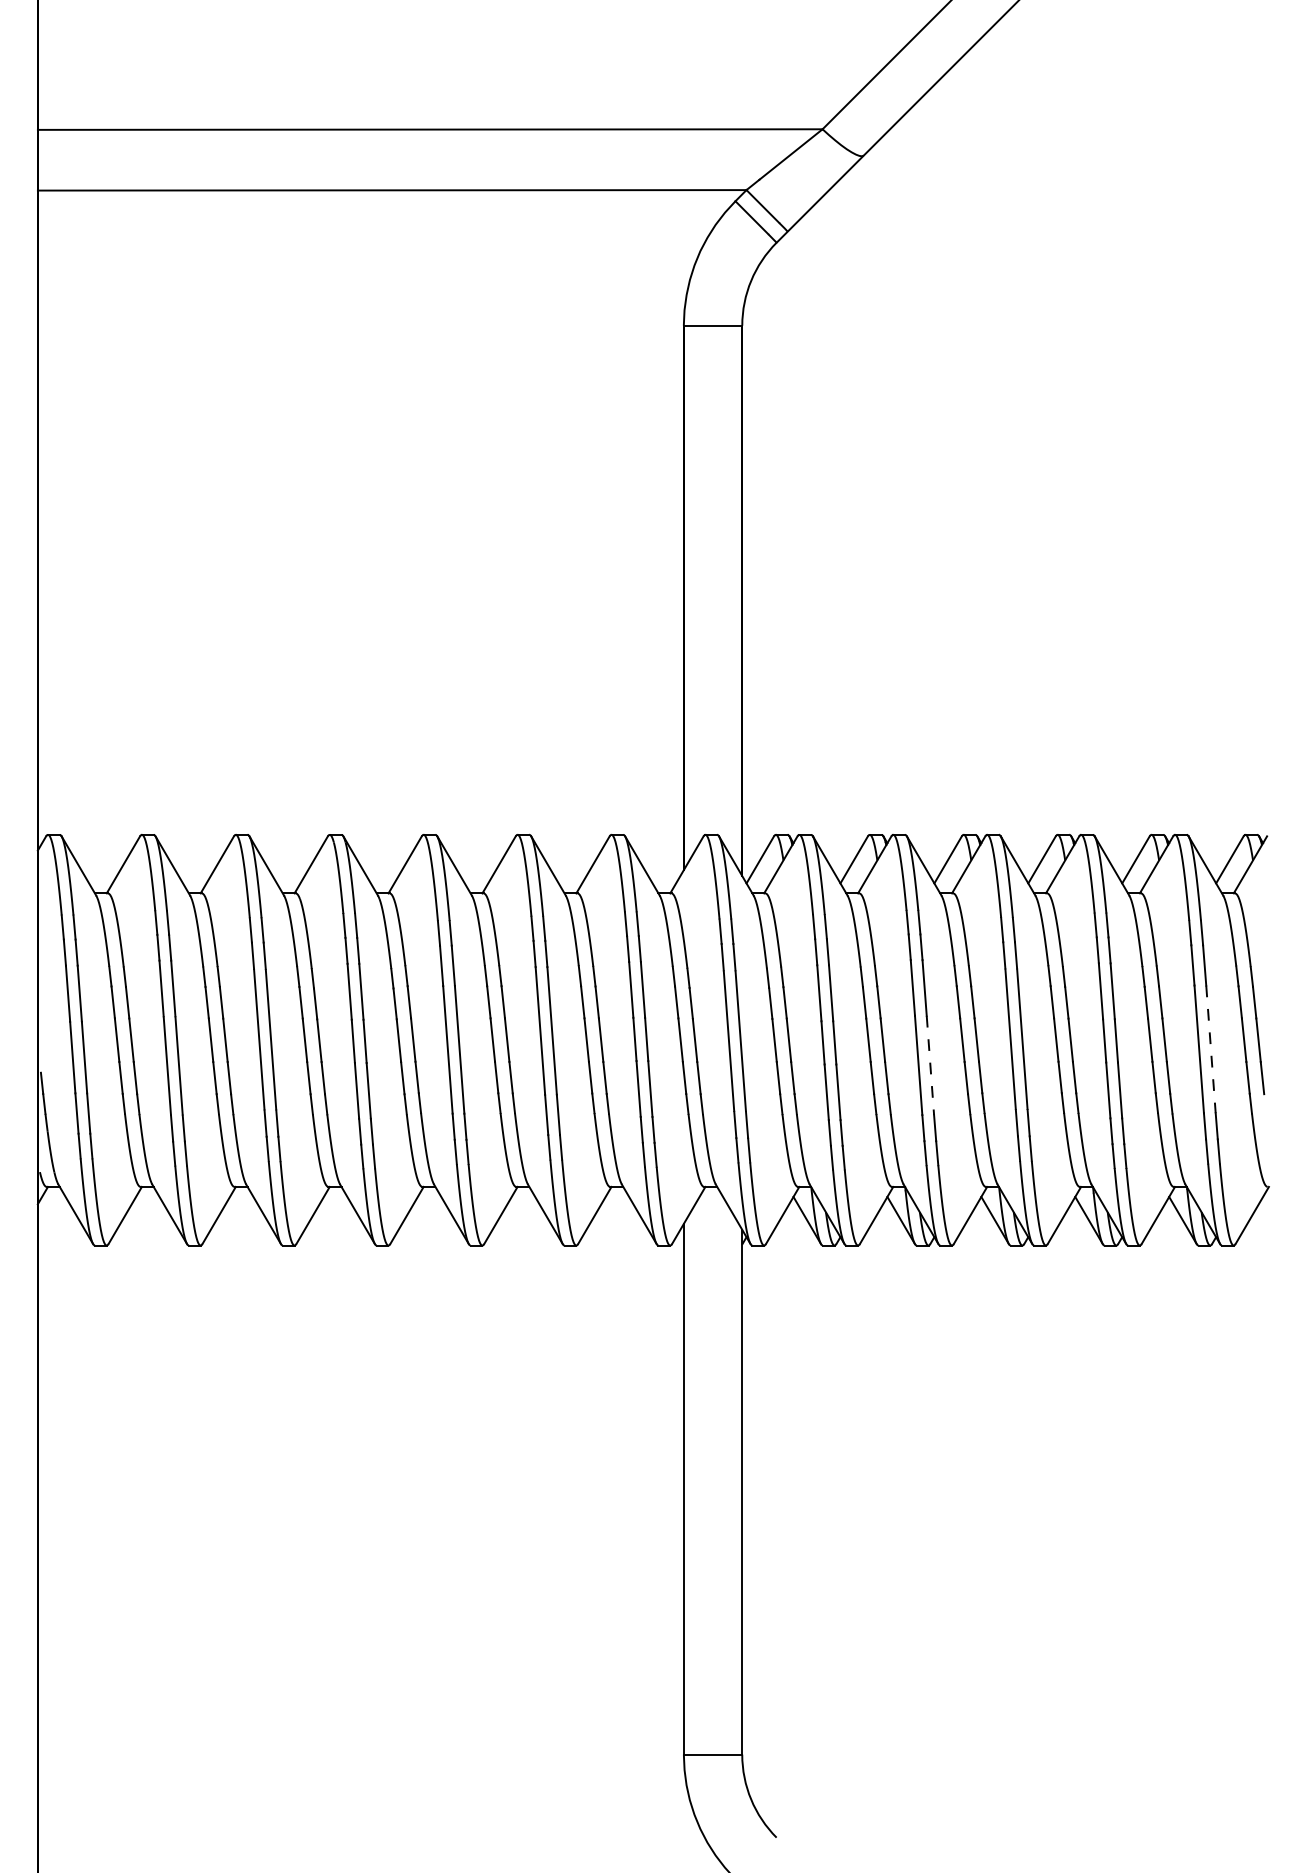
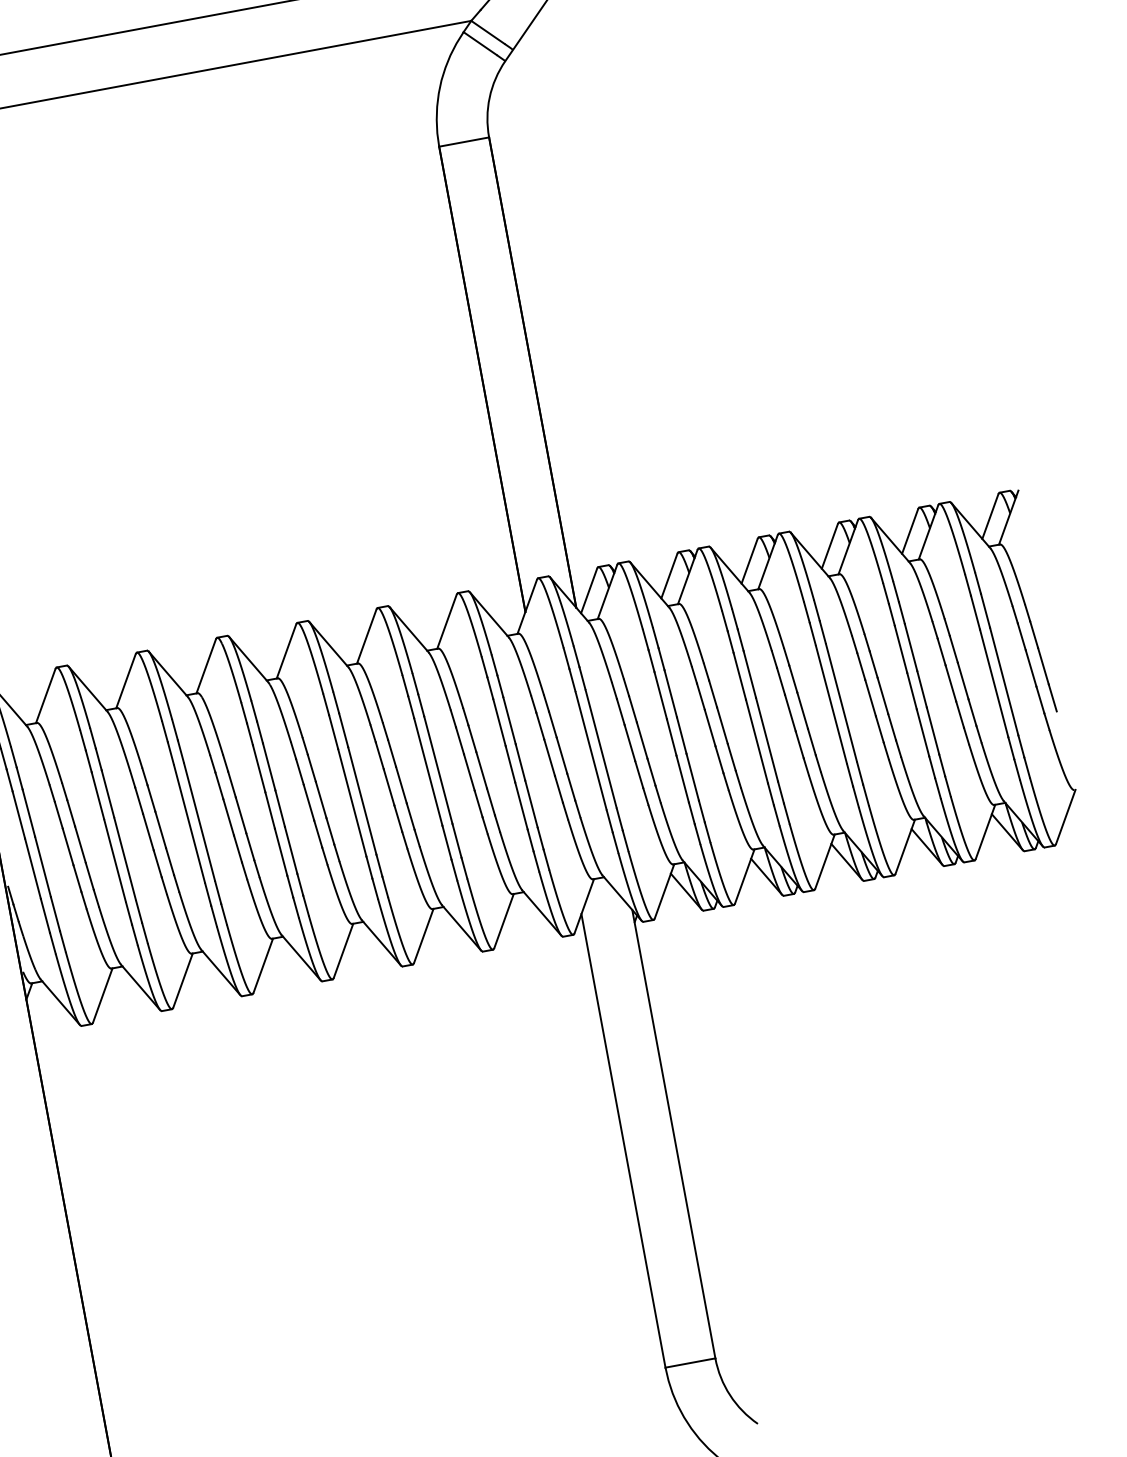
line: (1211, 1049) -> (1004, 681), dashed -> solid
line: (930, 1065) -> (767, 739), dashed -> solid

